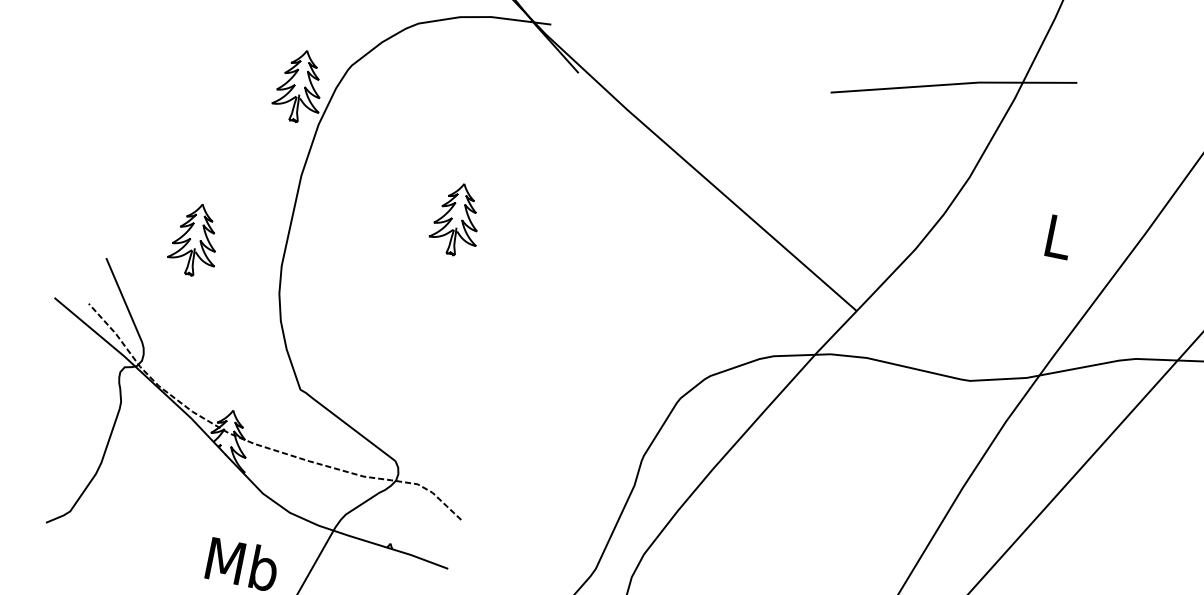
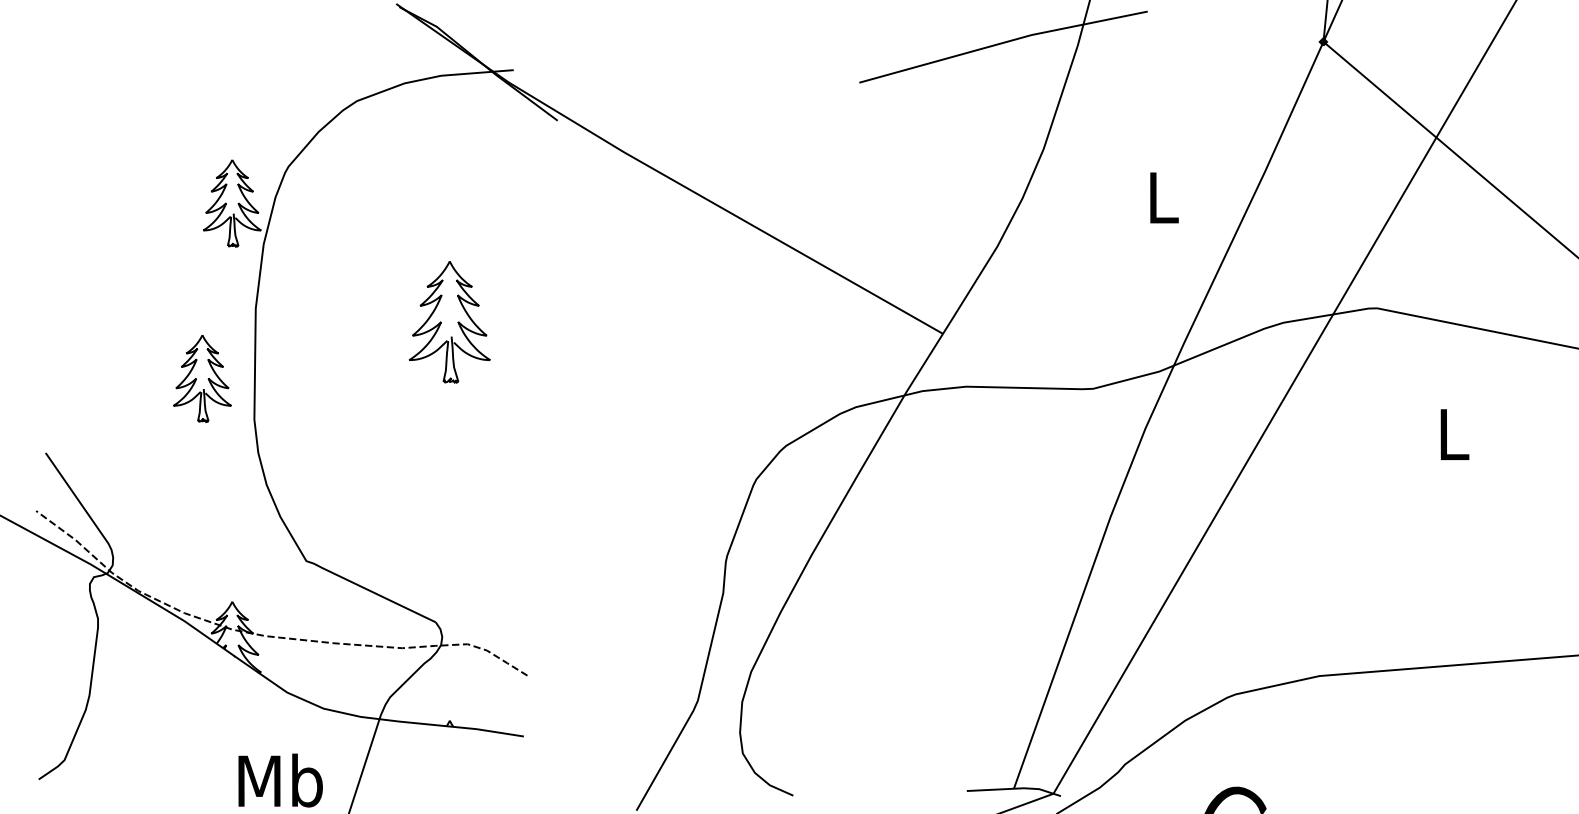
part: (456, 219) -> (449, 322), size x1.4
part: (195, 239) -> (202, 378), moved

